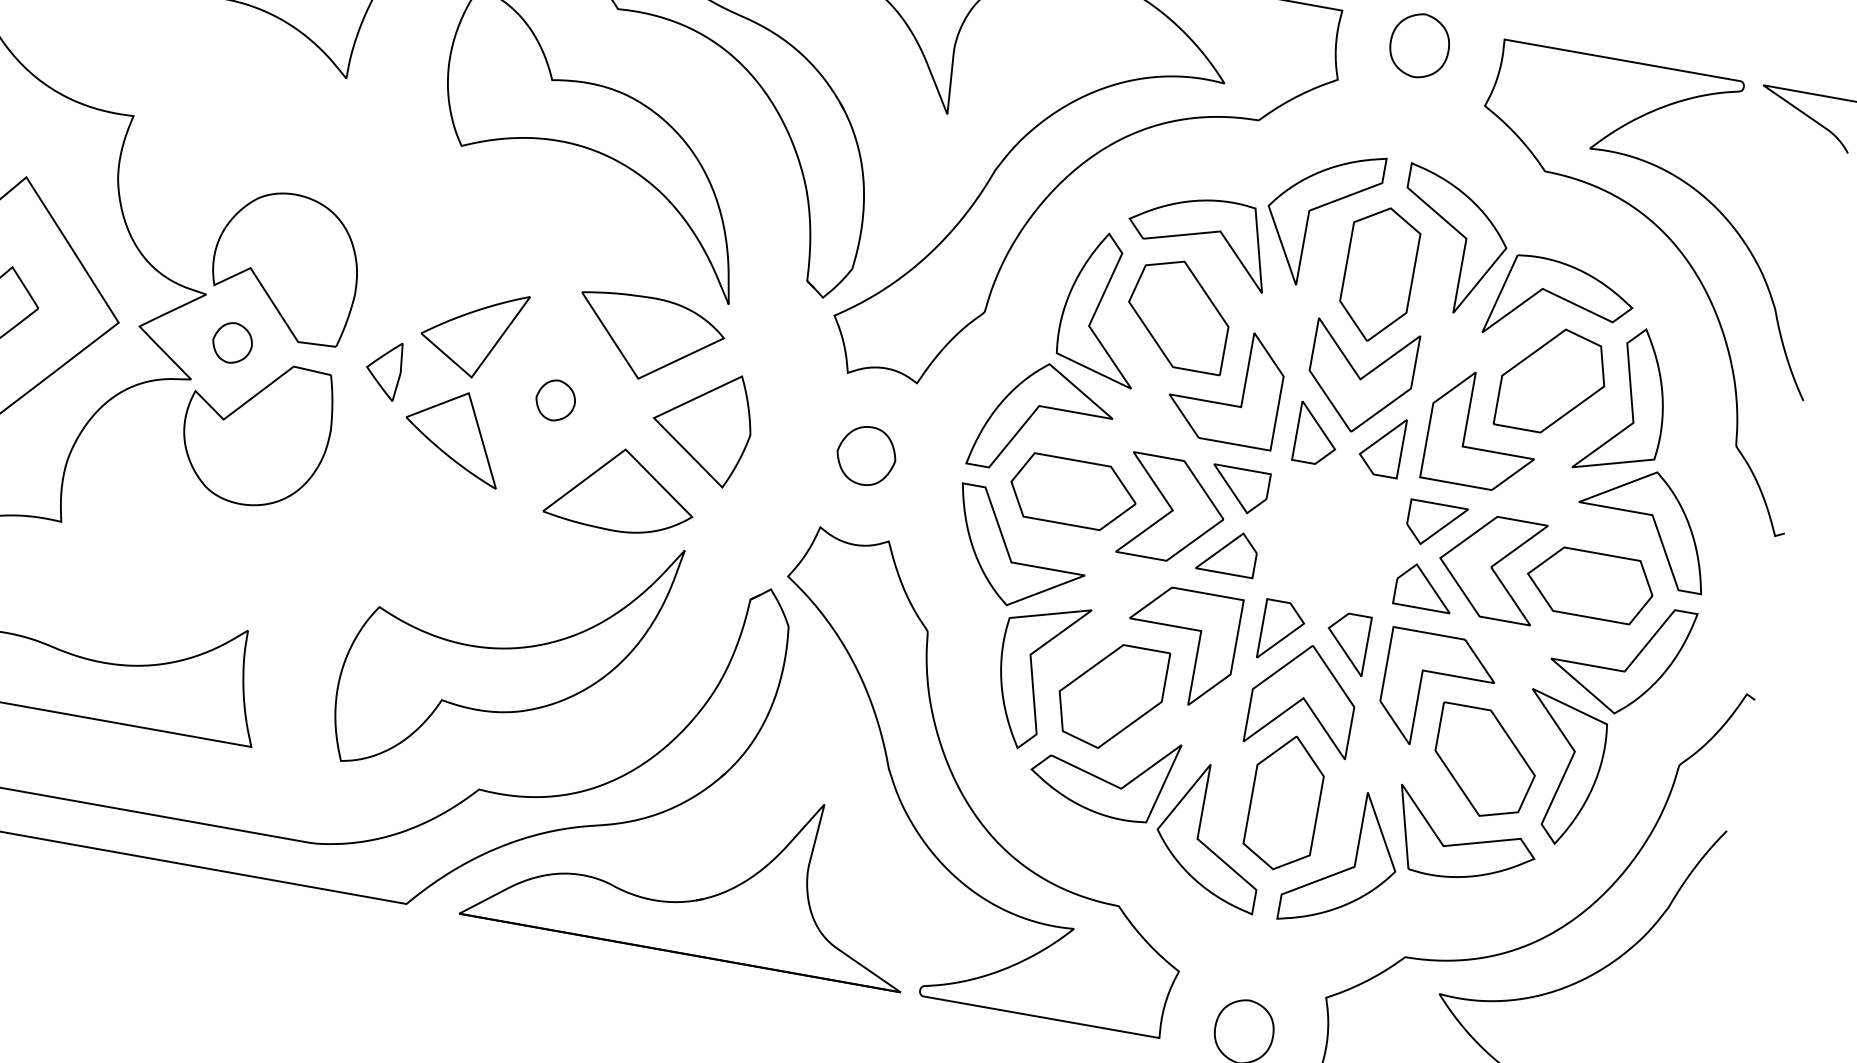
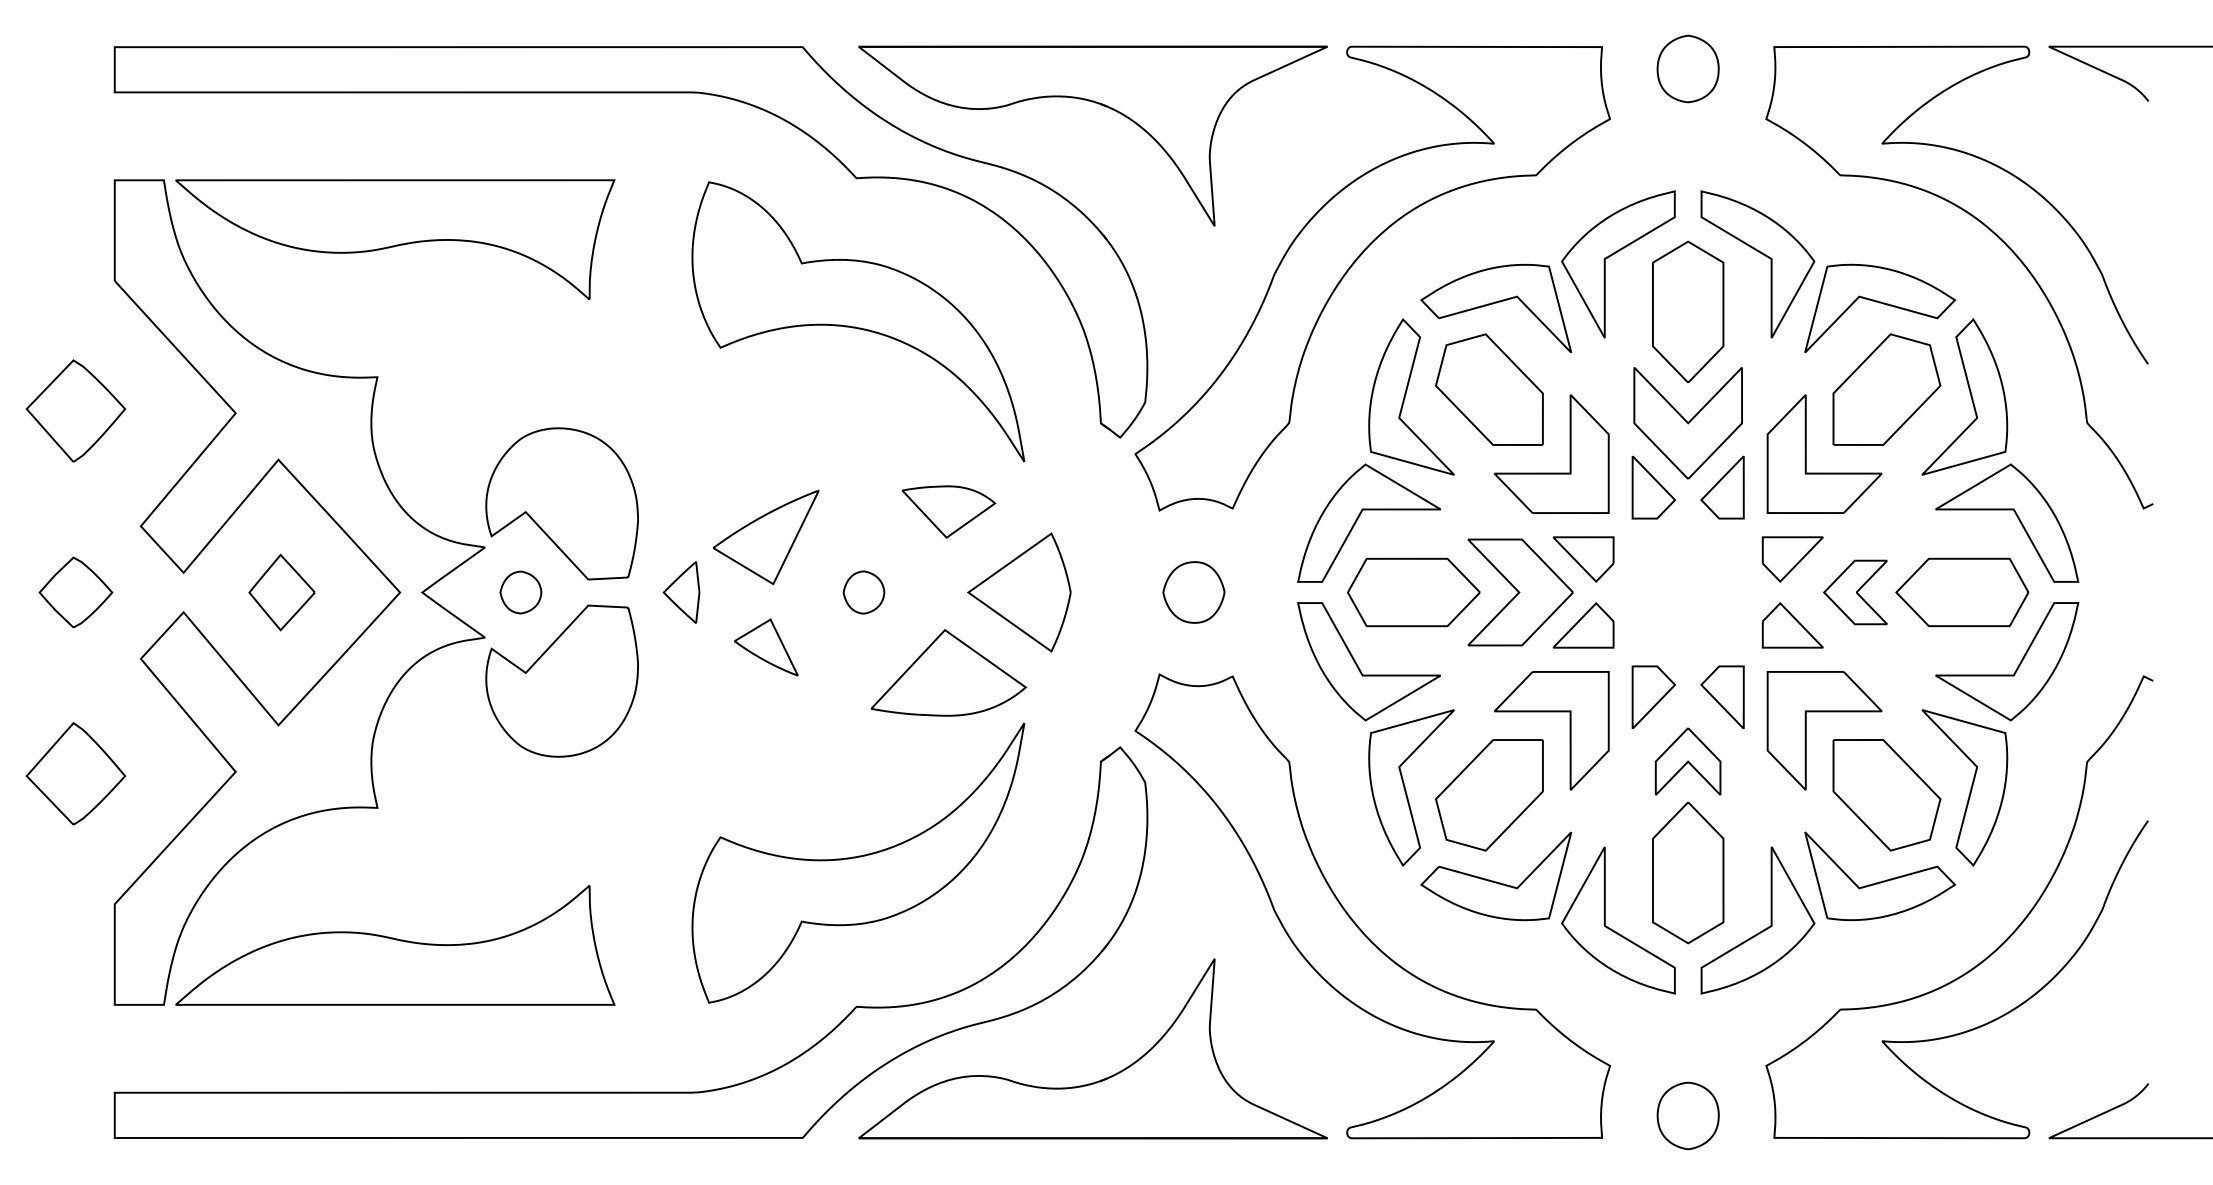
part: (648, 338) -> (948, 511), size x0.6
part: (454, 435) -> (766, 647), size x0.6
part: (1489, 566) -> (1855, 592), size x0.6
part: (1302, 697) -> (1687, 761), size x0.6

